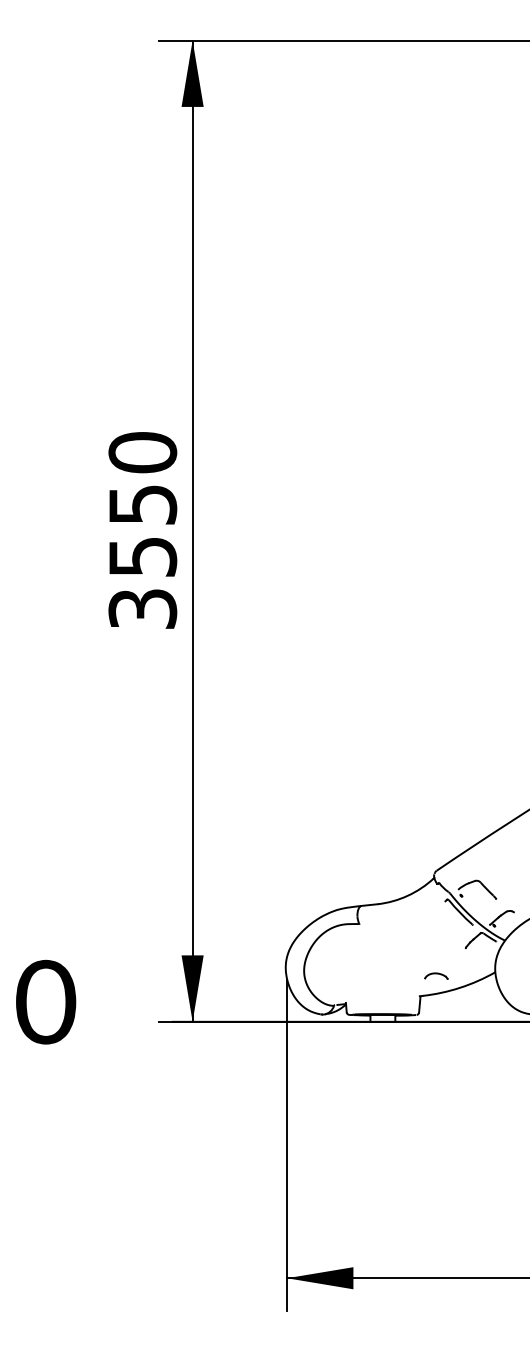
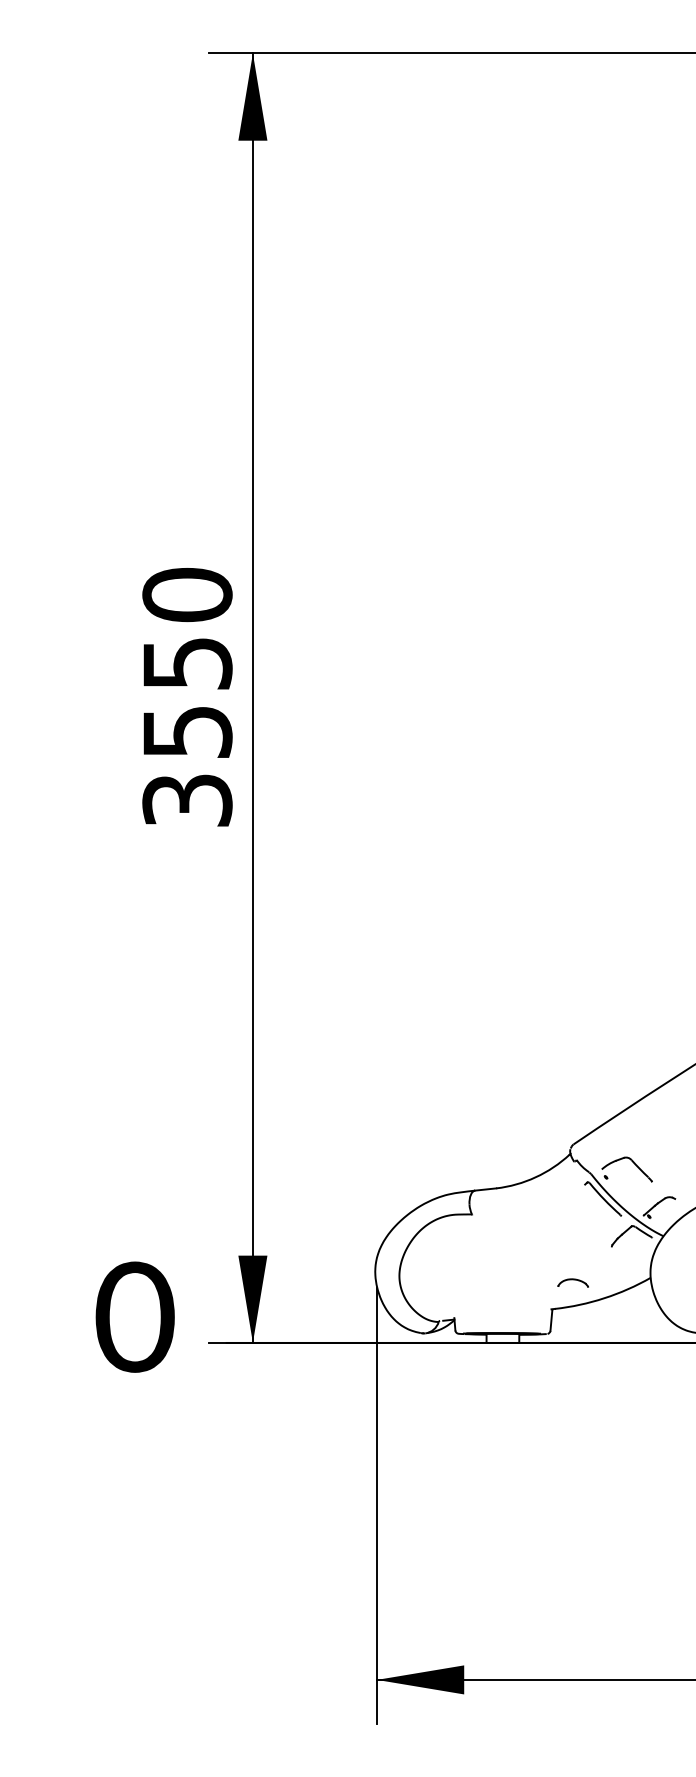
text: (46, 1001) -> (135, 1316), moved

